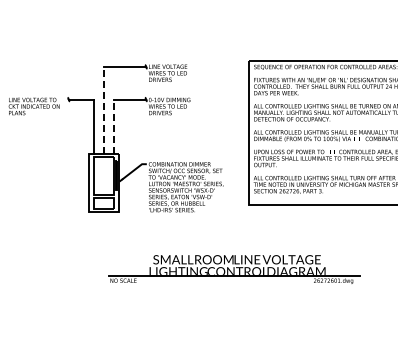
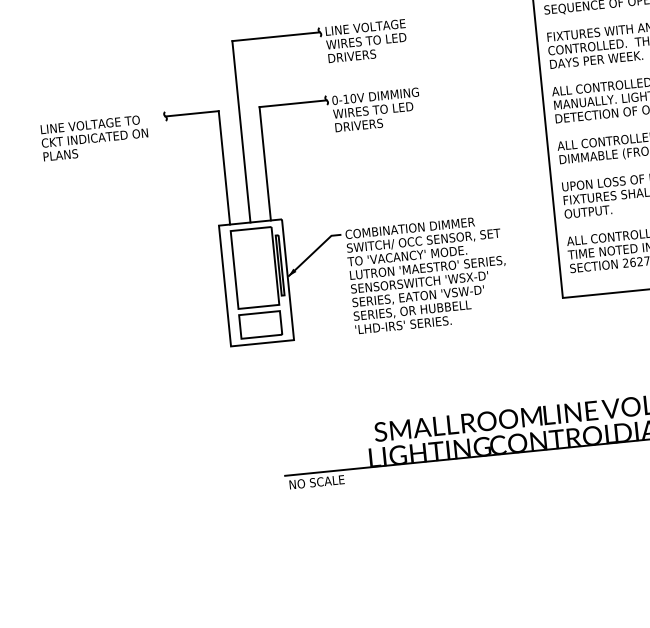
line: (104, 110) -> (242, 131), dashed -> solid
line: (113, 126) -> (264, 163), dashed -> solid

